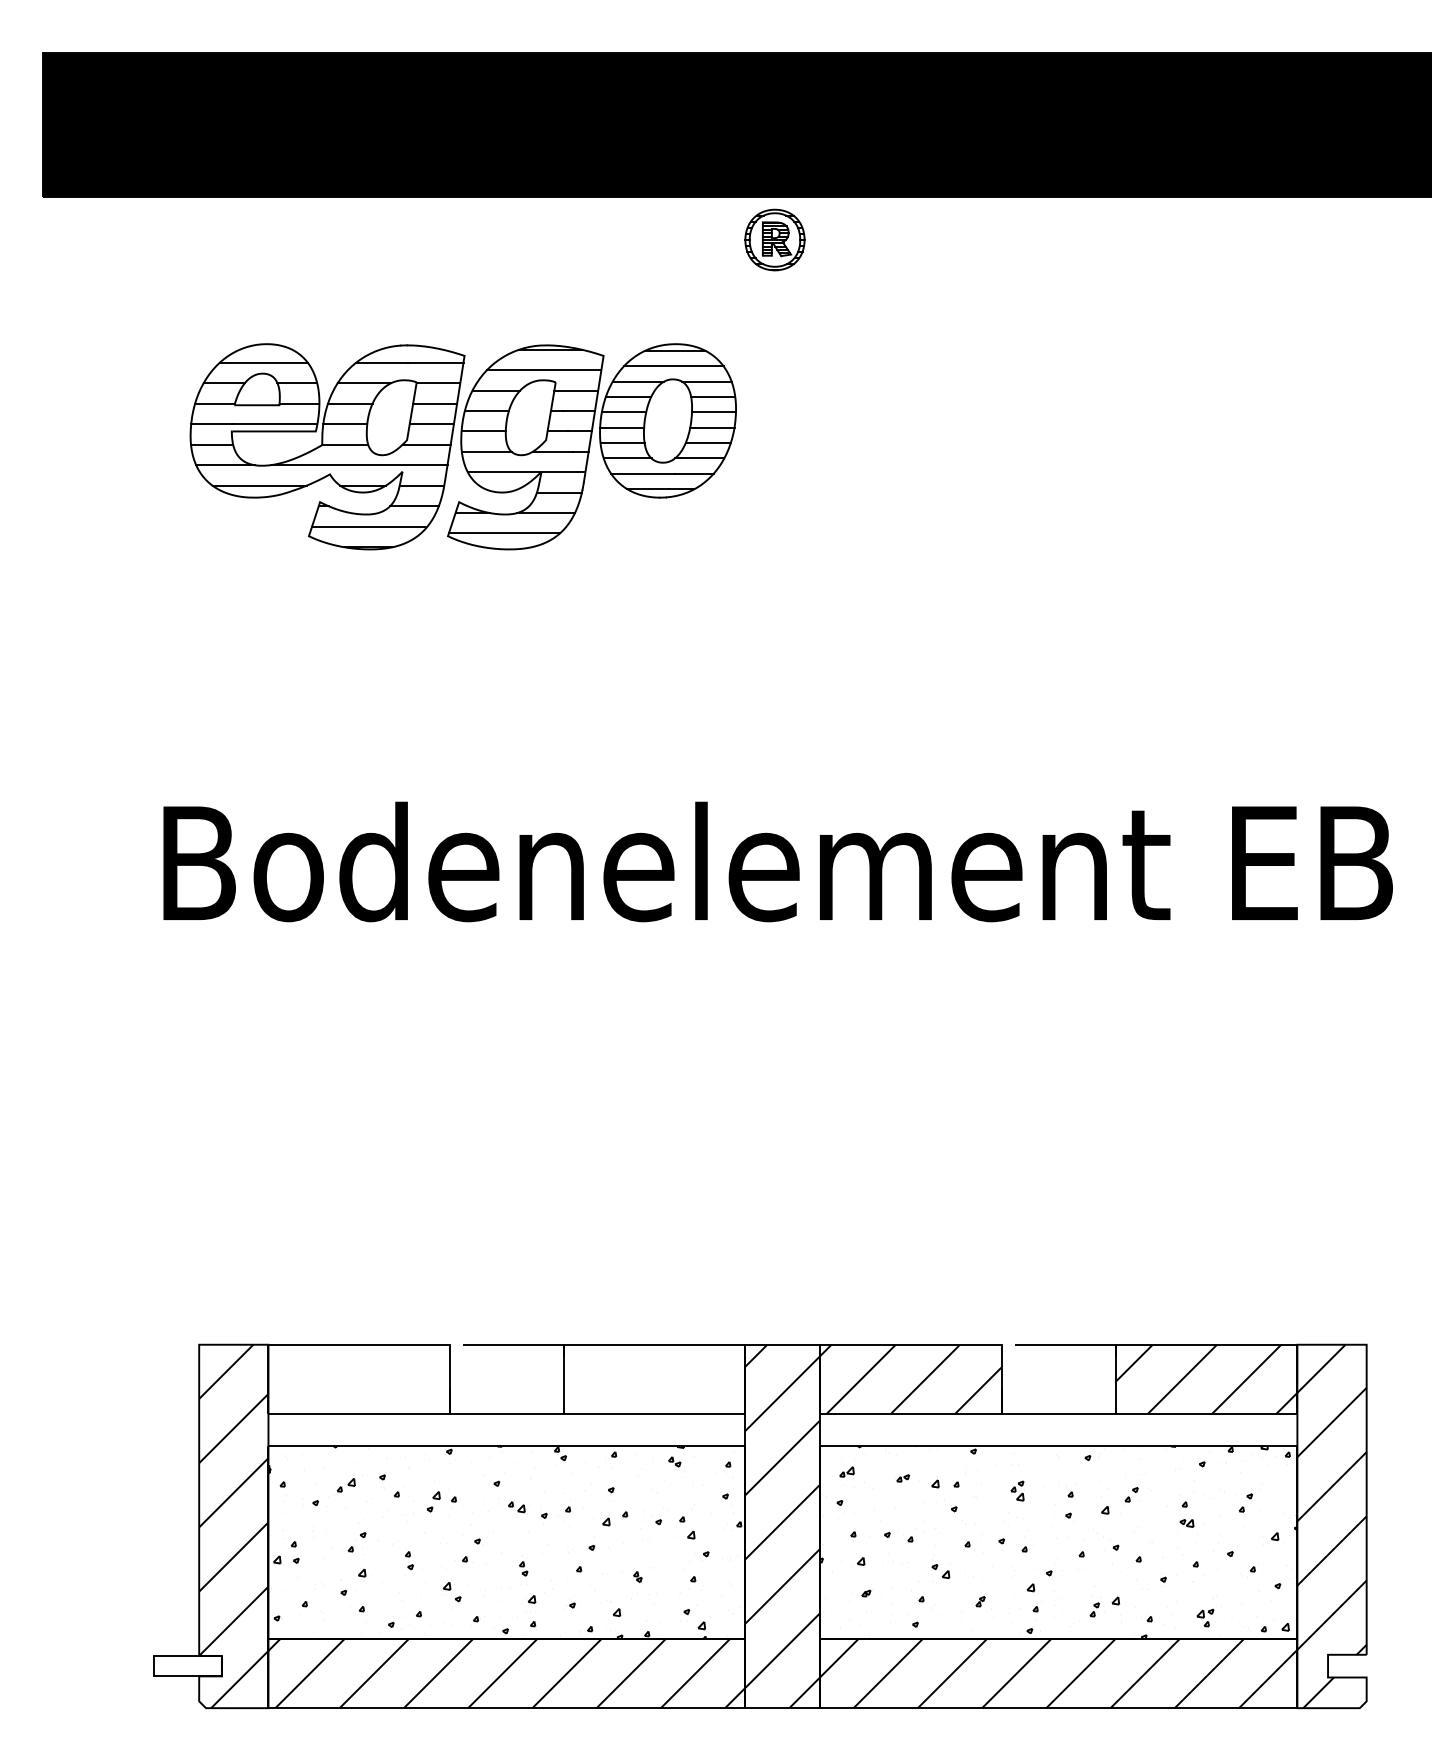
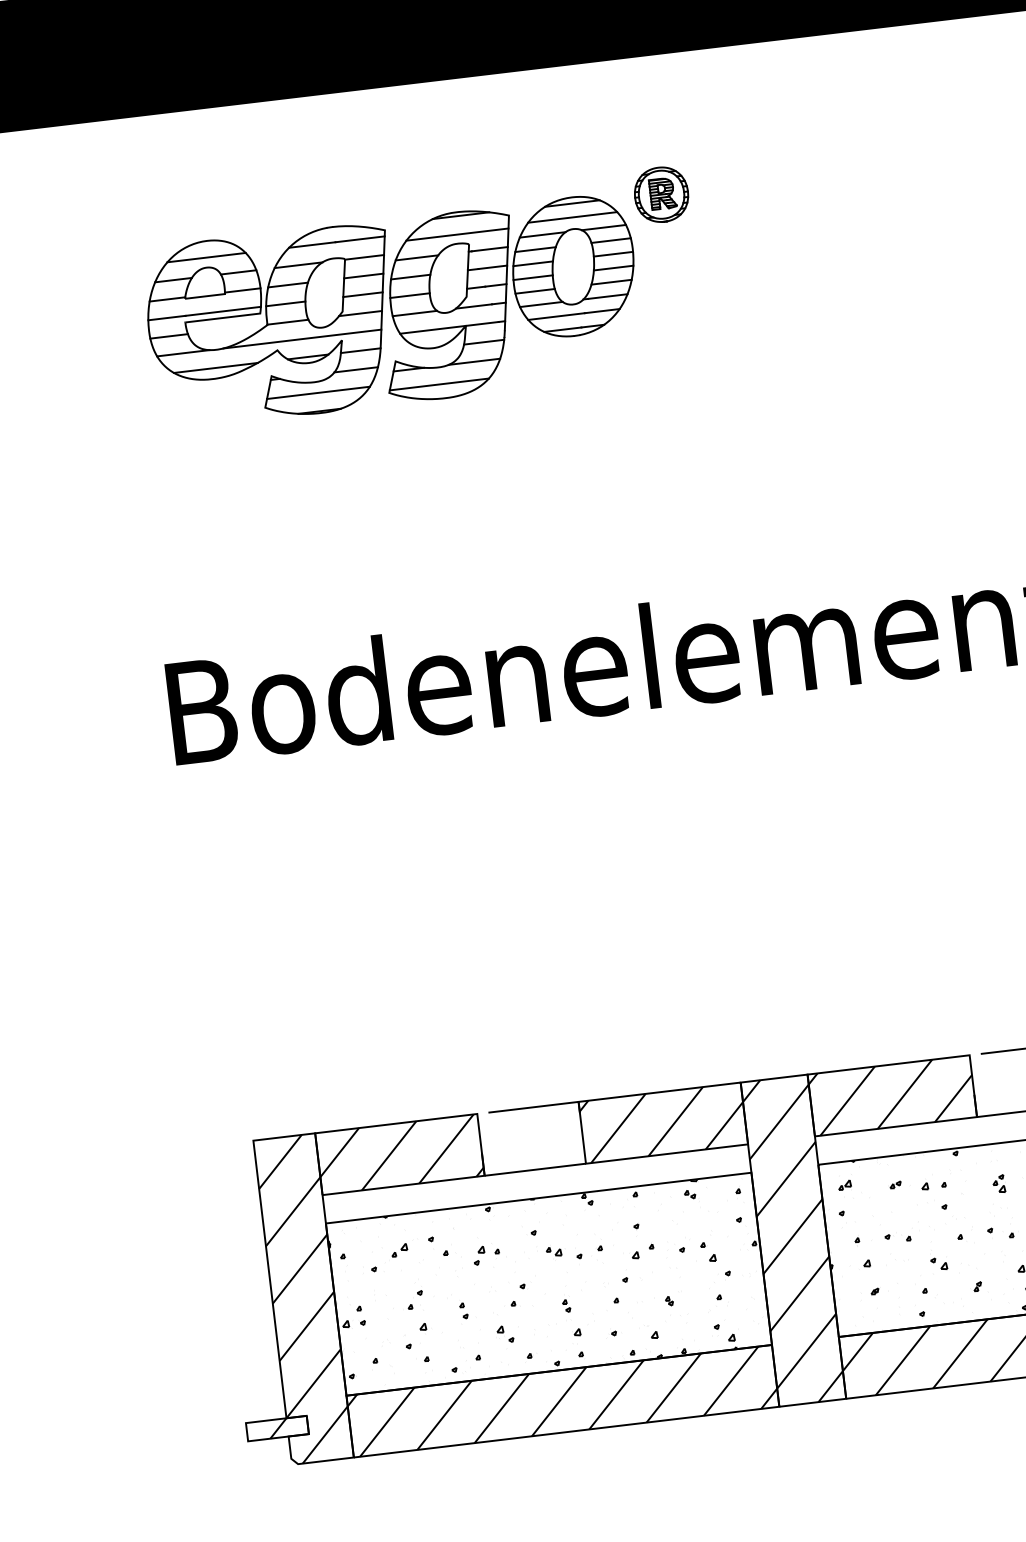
part: (774, 239) -> (661, 194), moved
hatch: (359, 1379) -> (400, 1154), added
hatch: (654, 1379) -> (663, 1123), added
hatch: (188, 1665) -> (277, 1427), added

